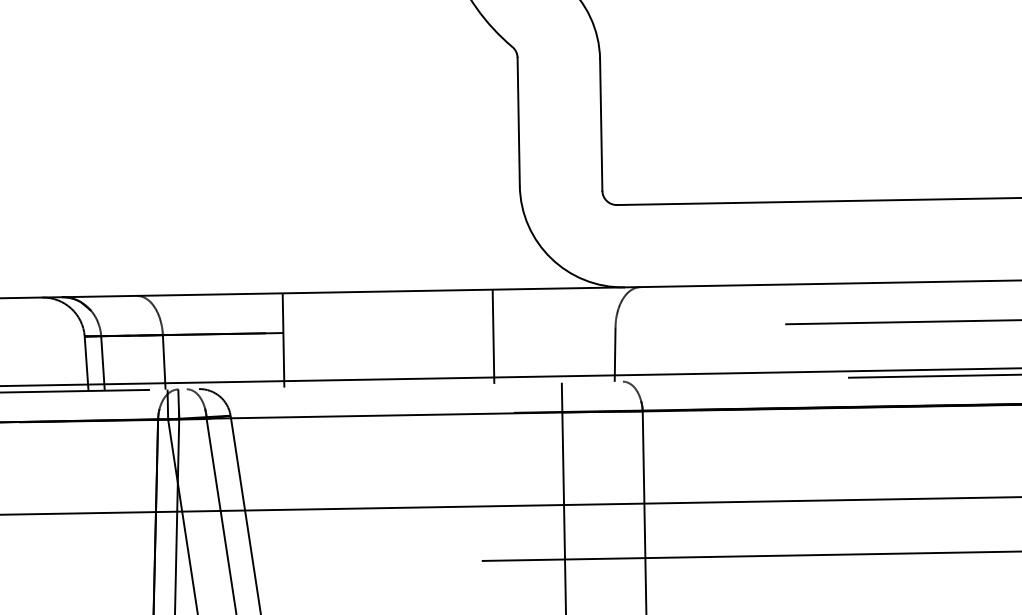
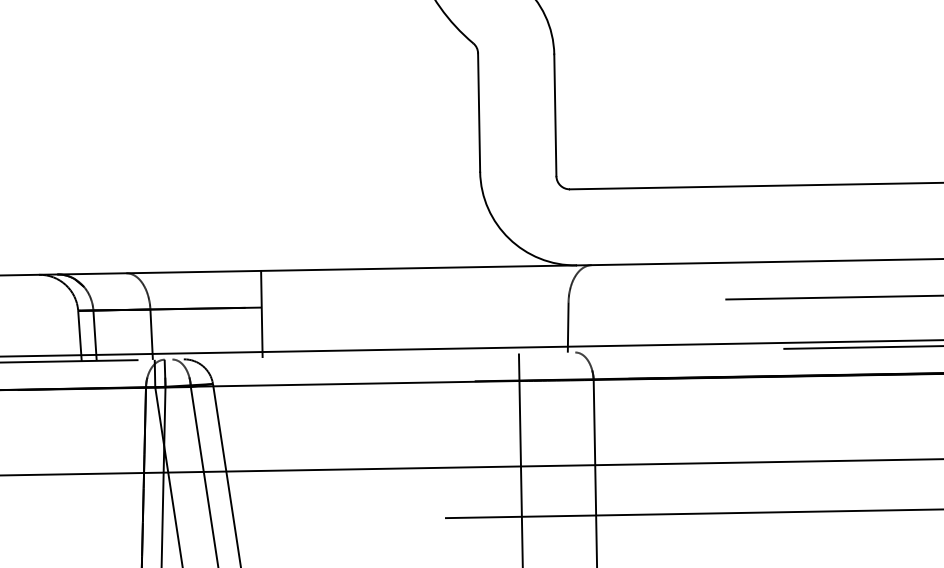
line: (493, 336) -> (455, 310), removed

